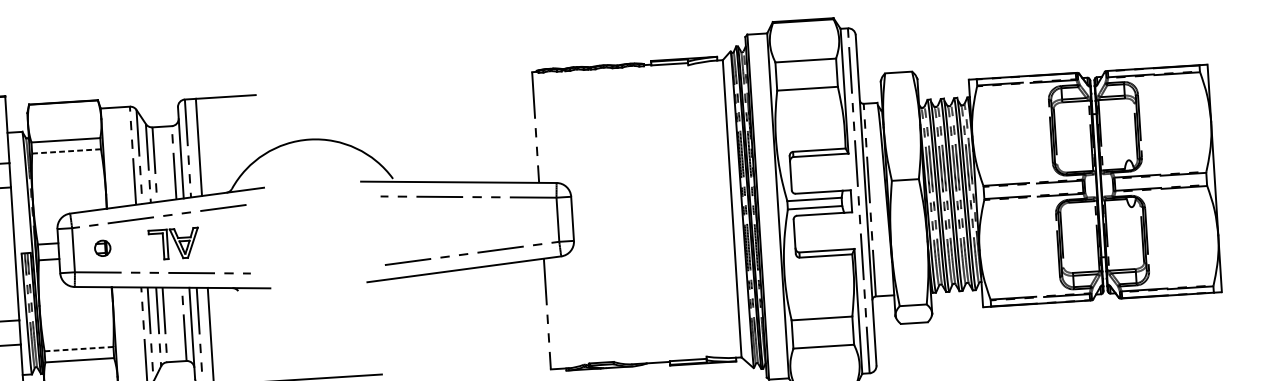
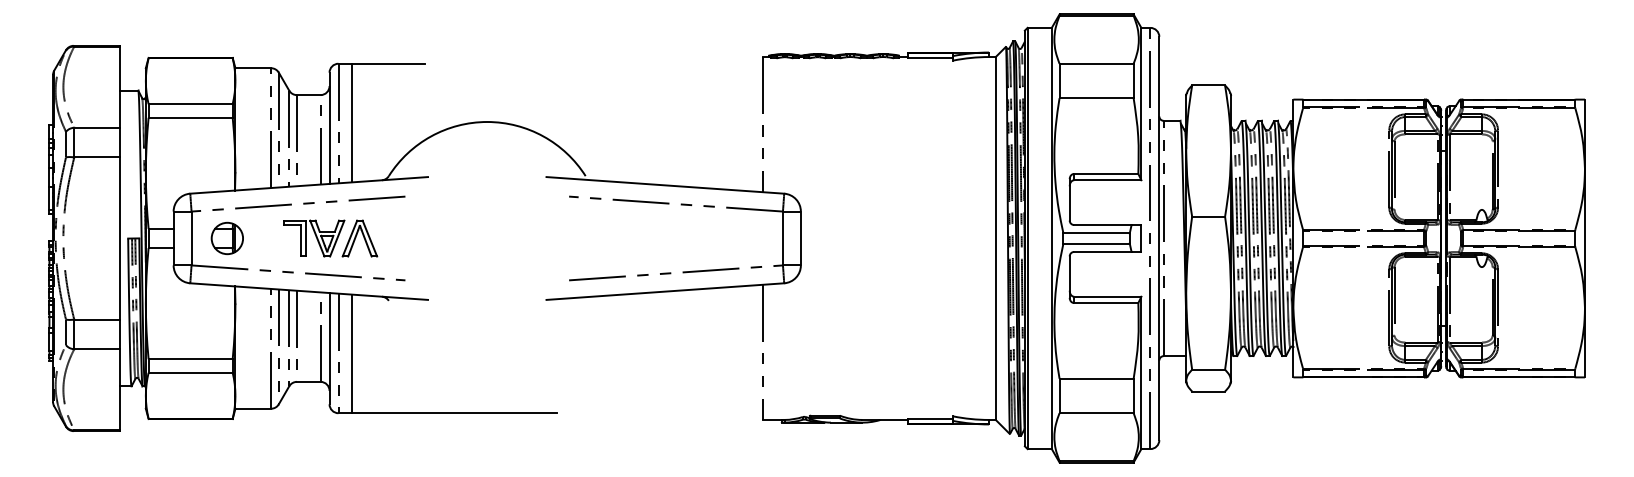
line: (67, 151) -> (191, 117), dashed -> solid
part: (211, 241) -> (359, 238), added
part: (102, 248) -> (226, 238), size x1.67
line: (78, 349) -> (190, 359), dashed -> solid

